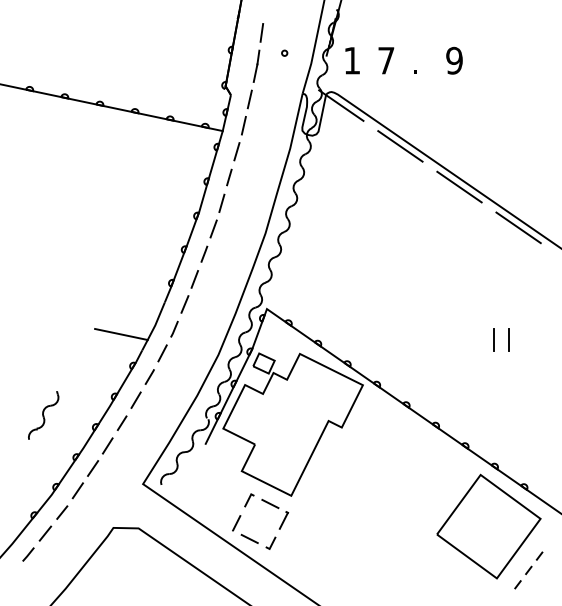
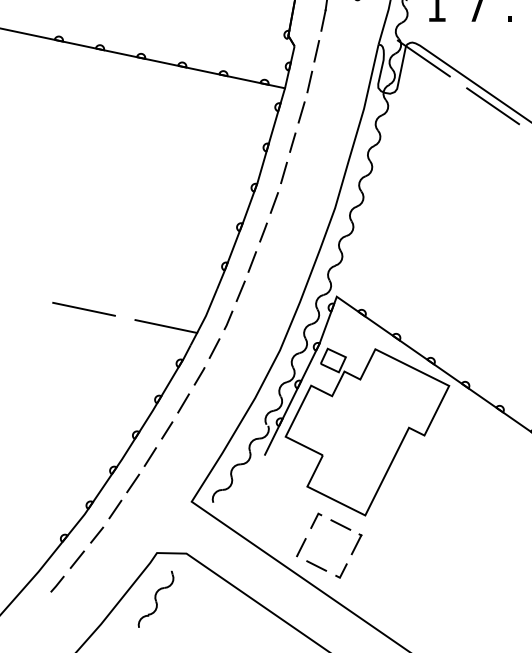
line: (50, 319) -> (83, 308), added
part: (43, 415) -> (155, 599), moved

